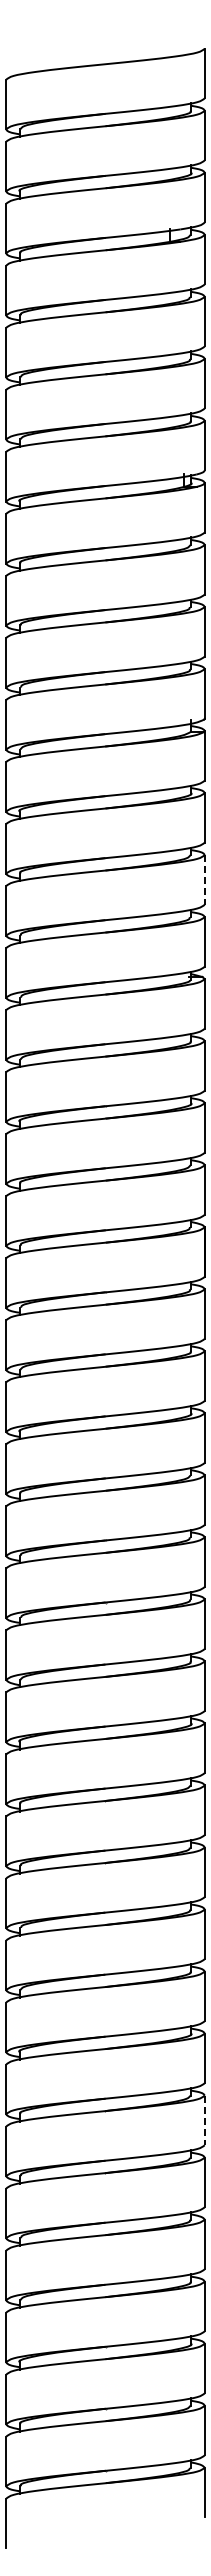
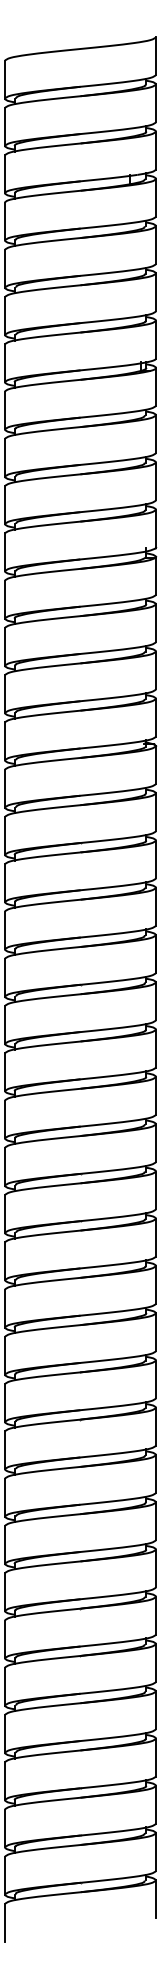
line: (204, 879) -> (155, 670), dashed -> solid
line: (204, 2120) -> (155, 1615), dashed -> solid

